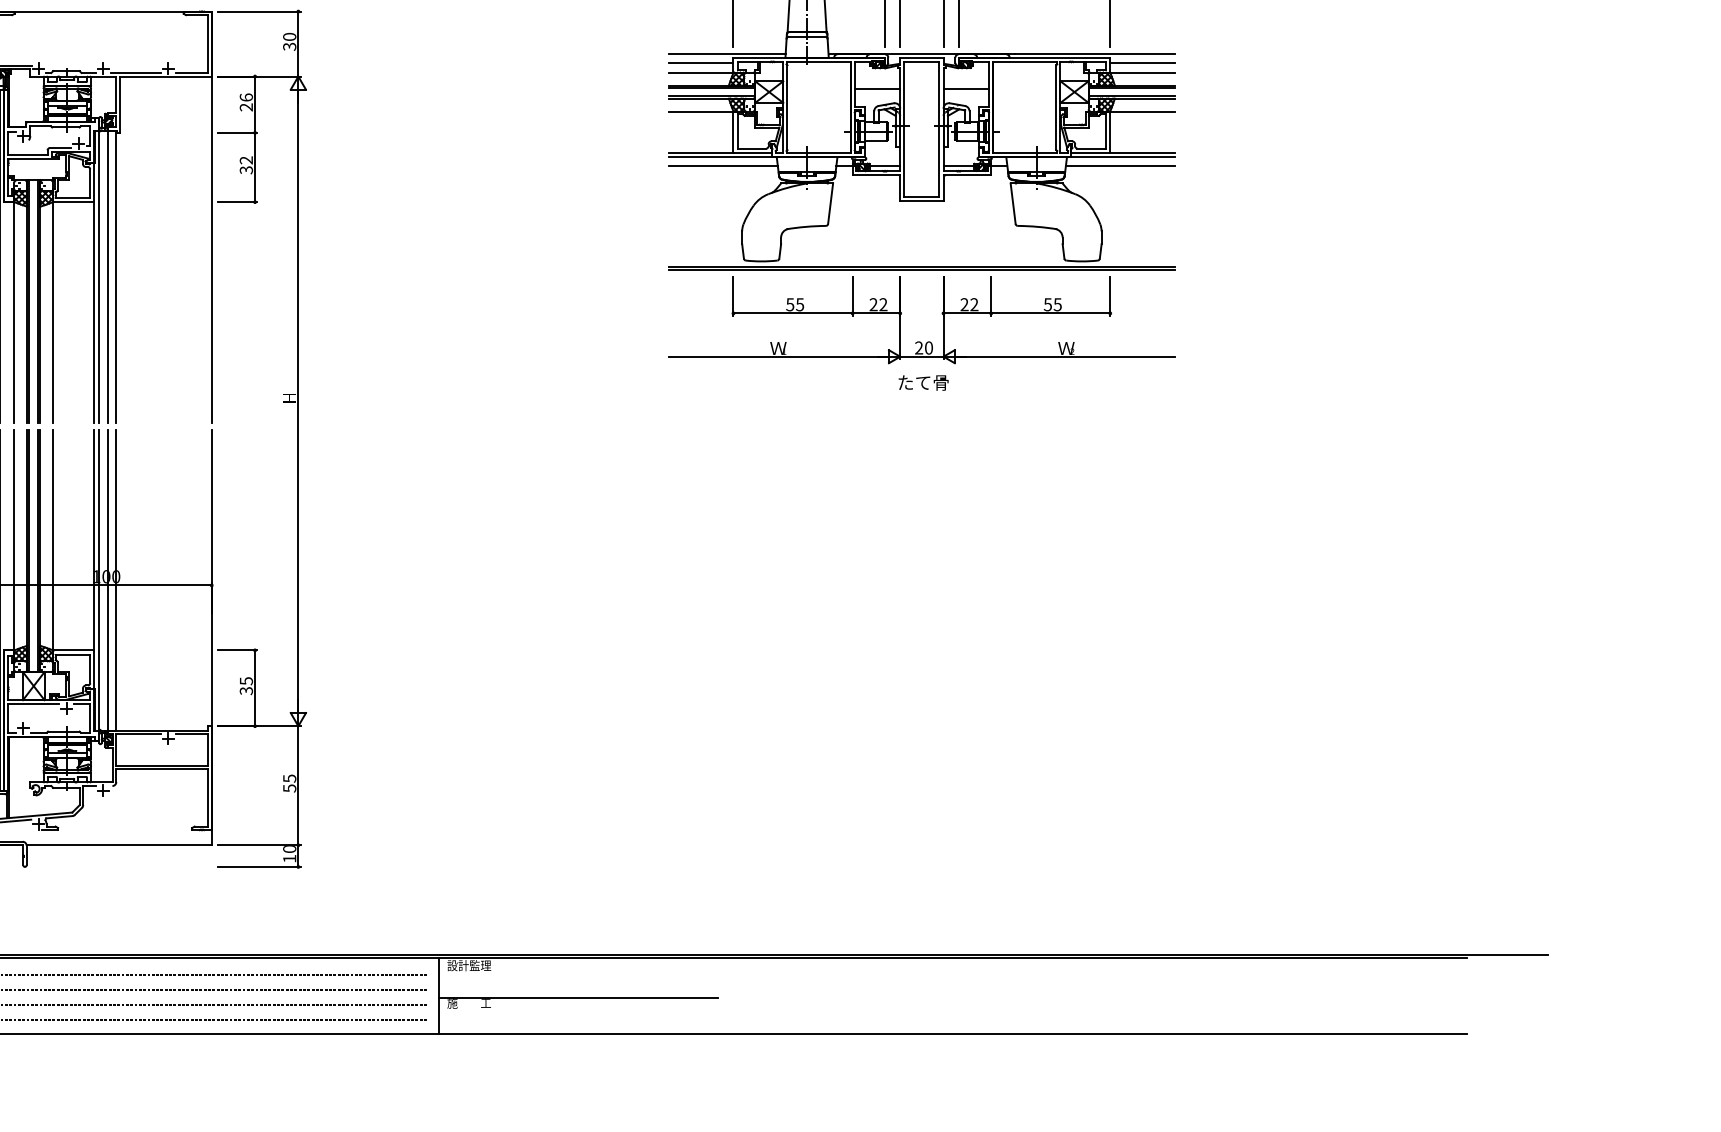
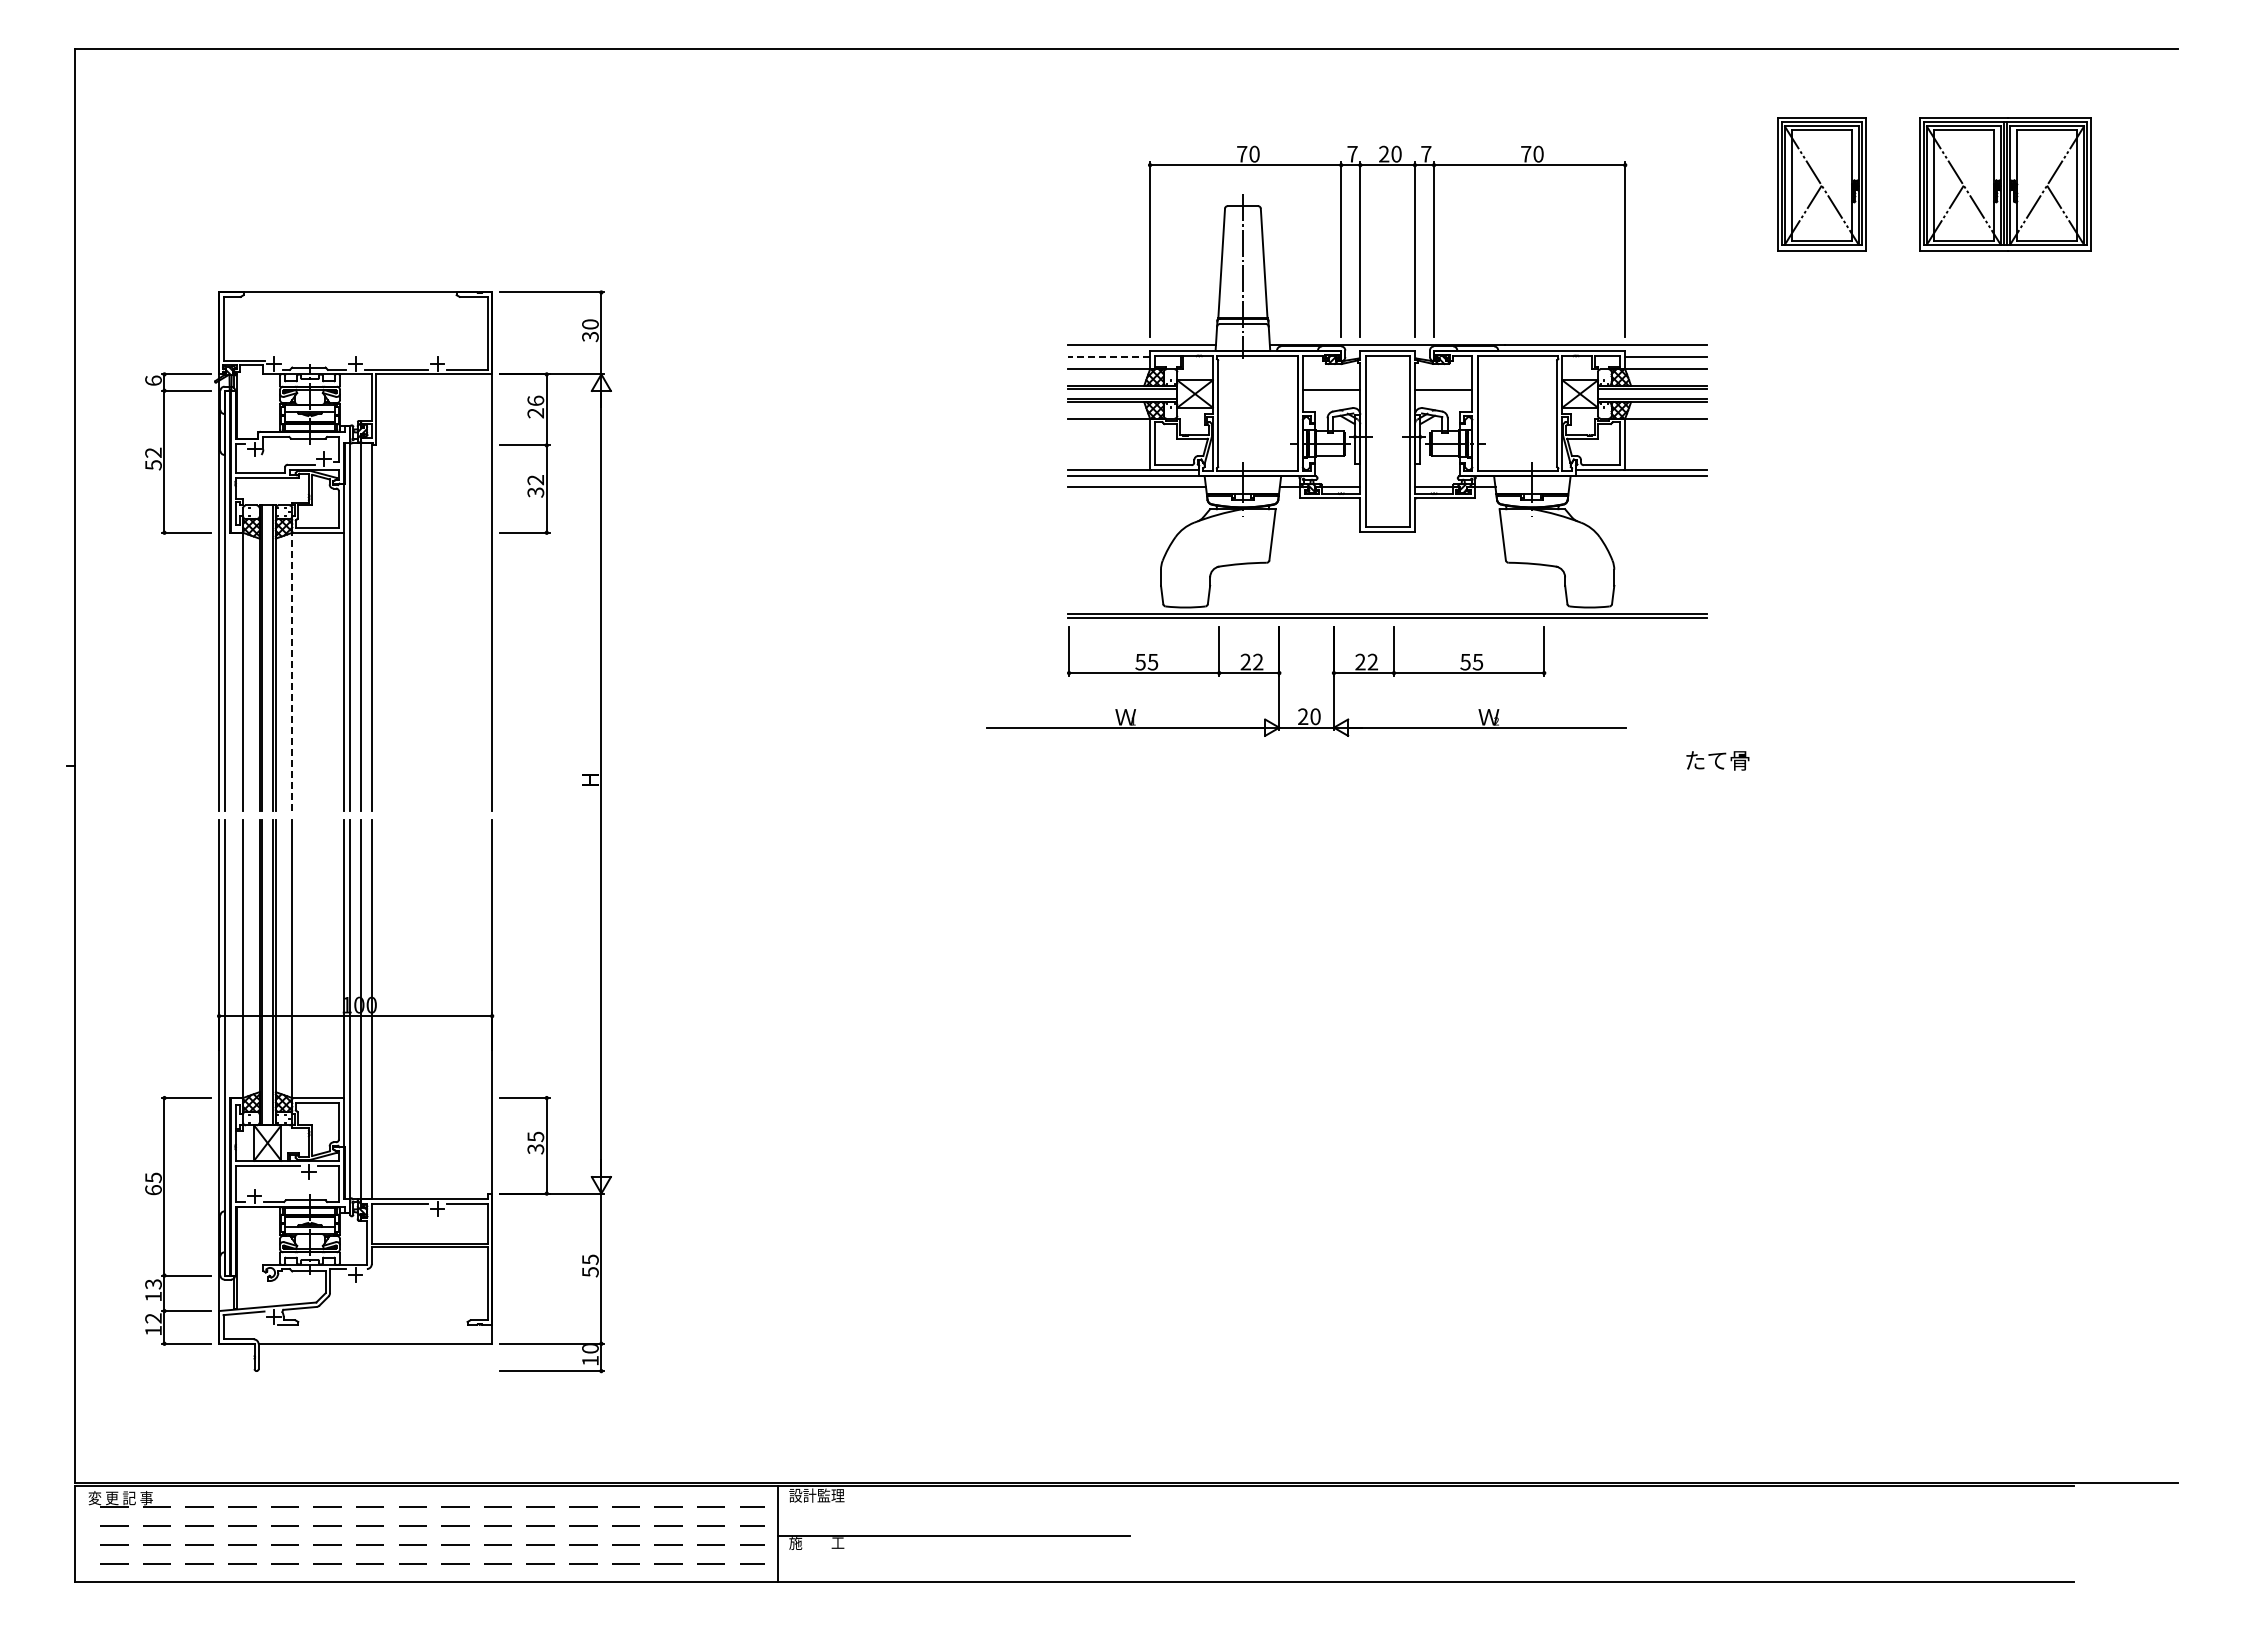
line: (701, 62) -> (1109, 356), solid -> dashed
line: (1120, 166) -> (1638, 487), removed
line: (53, 312) -> (292, 671), solid -> dashed
part: (901, 313) -> (1281, 673), moved
text: (923, 382) -> (1717, 760), moved

